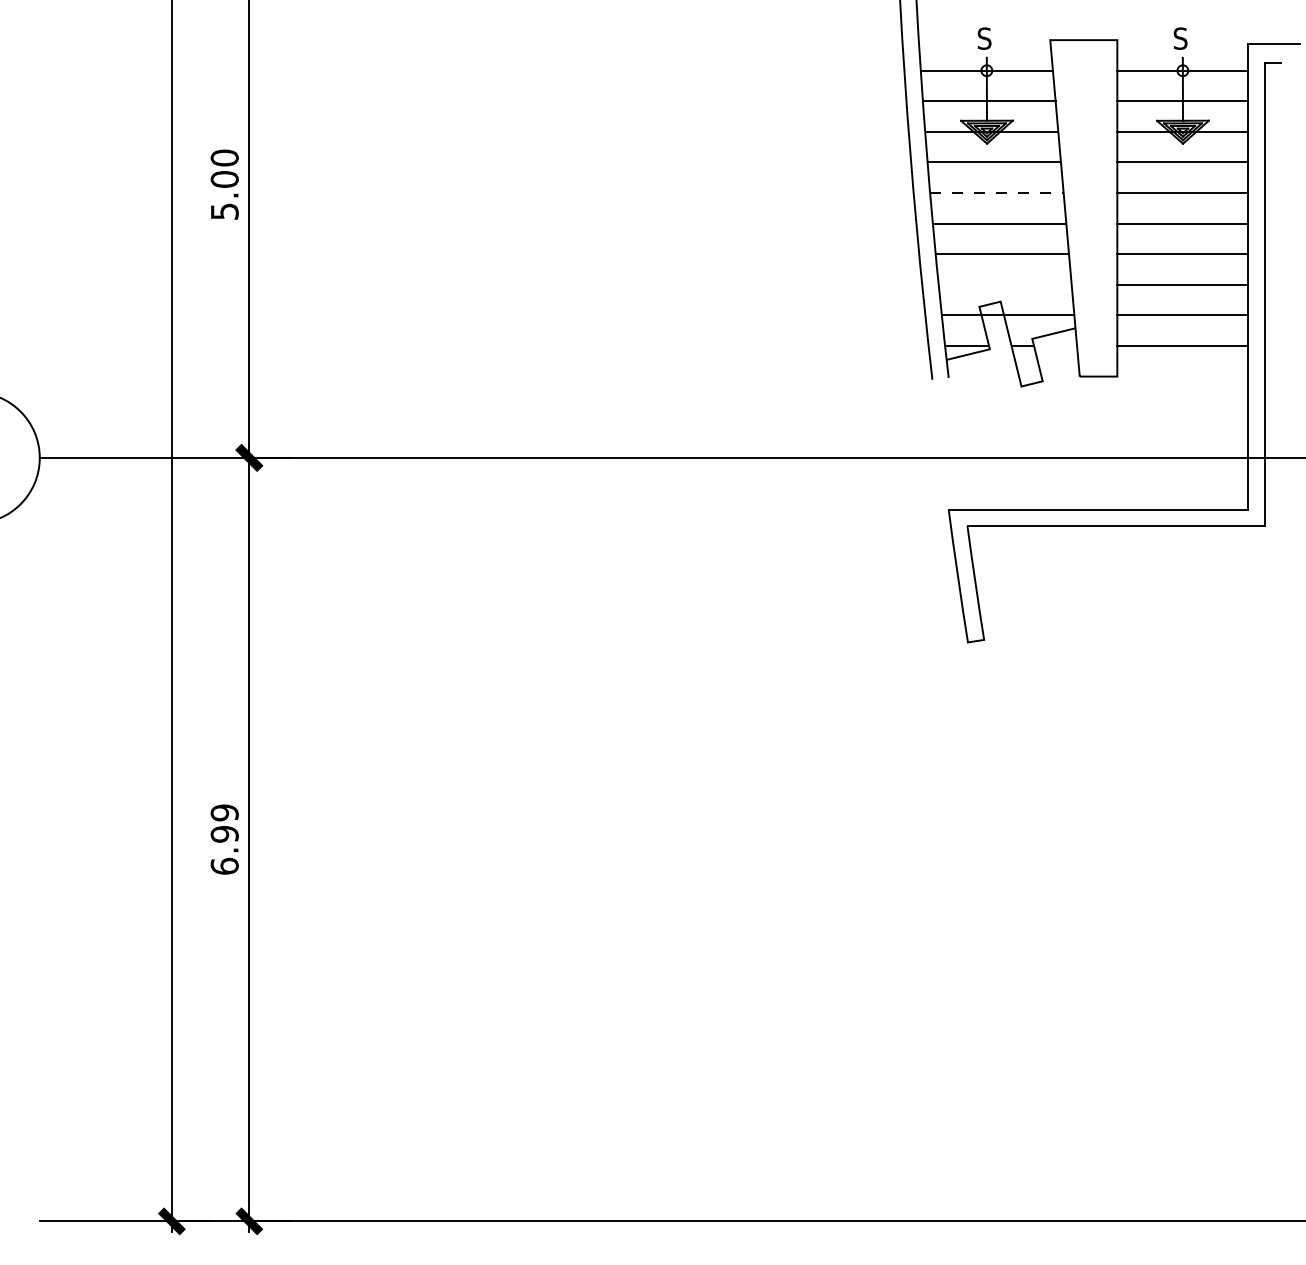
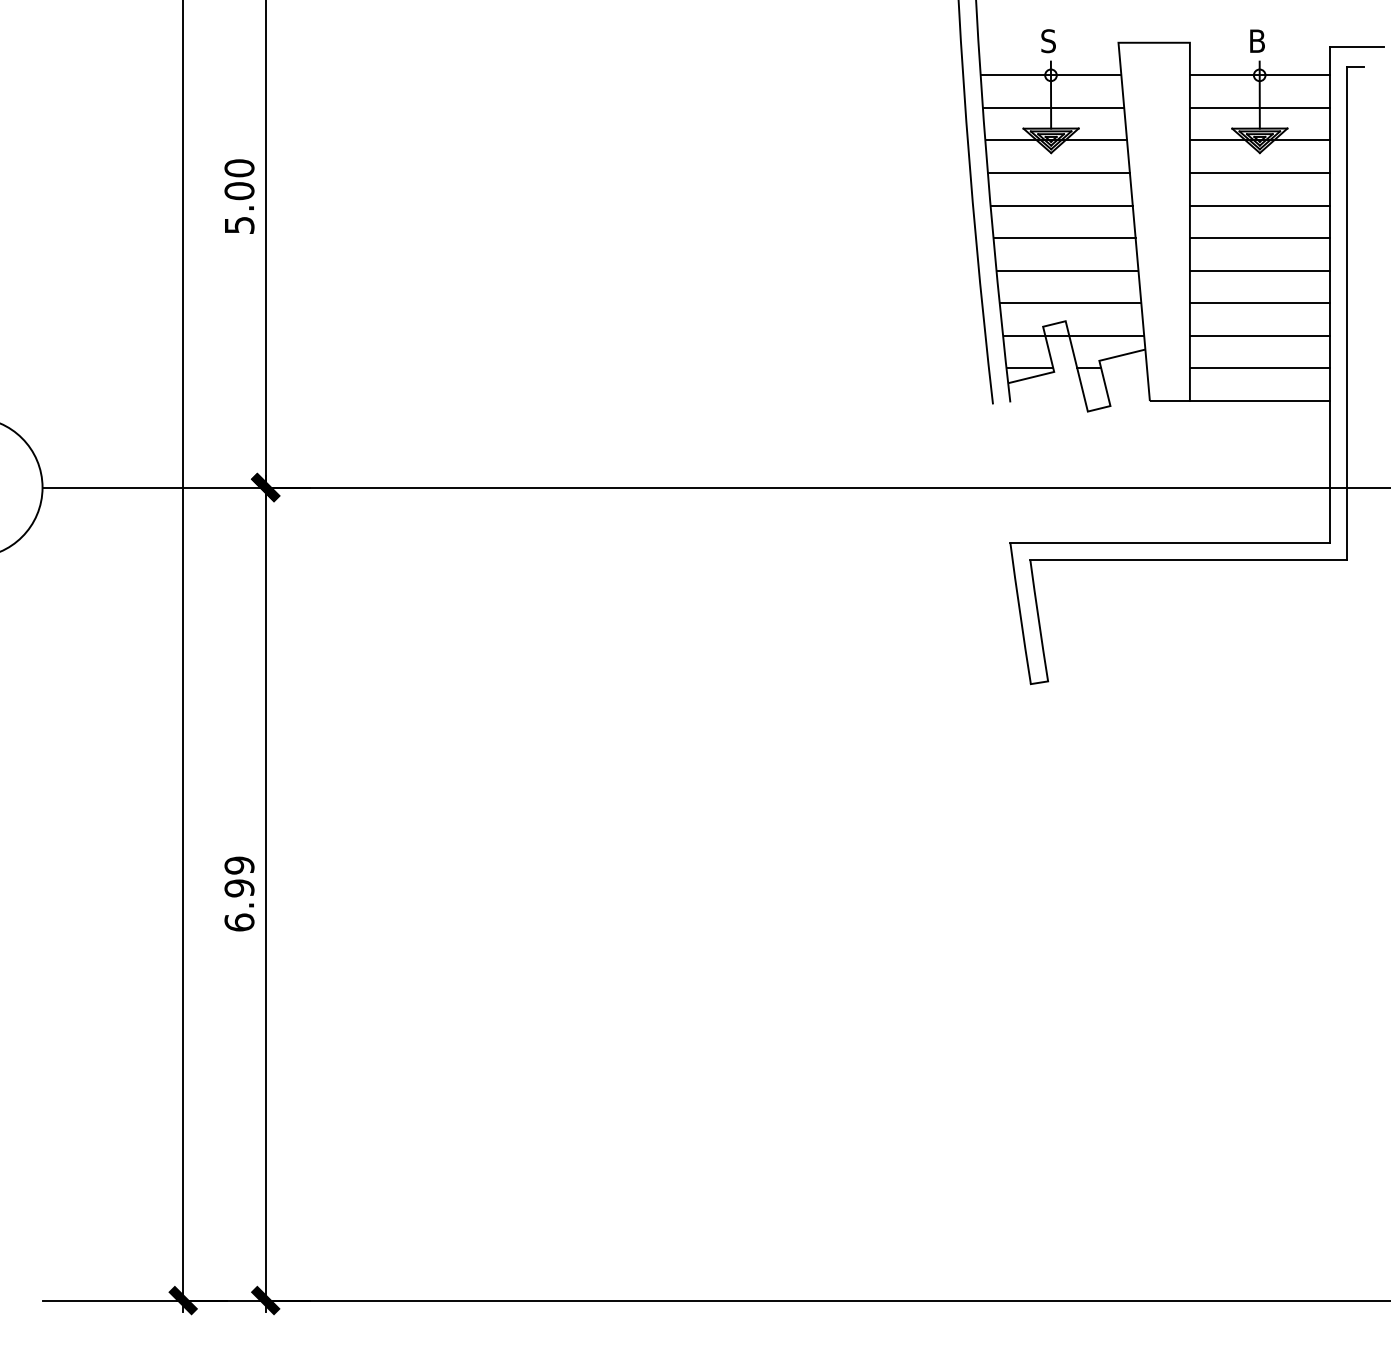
text: (1180, 38) -> (1257, 41), S -> B
line: (997, 193) -> (1062, 206), dashed -> solid
line: (1005, 284) -> (1070, 302), added
line: (1182, 376) -> (1259, 400), added

